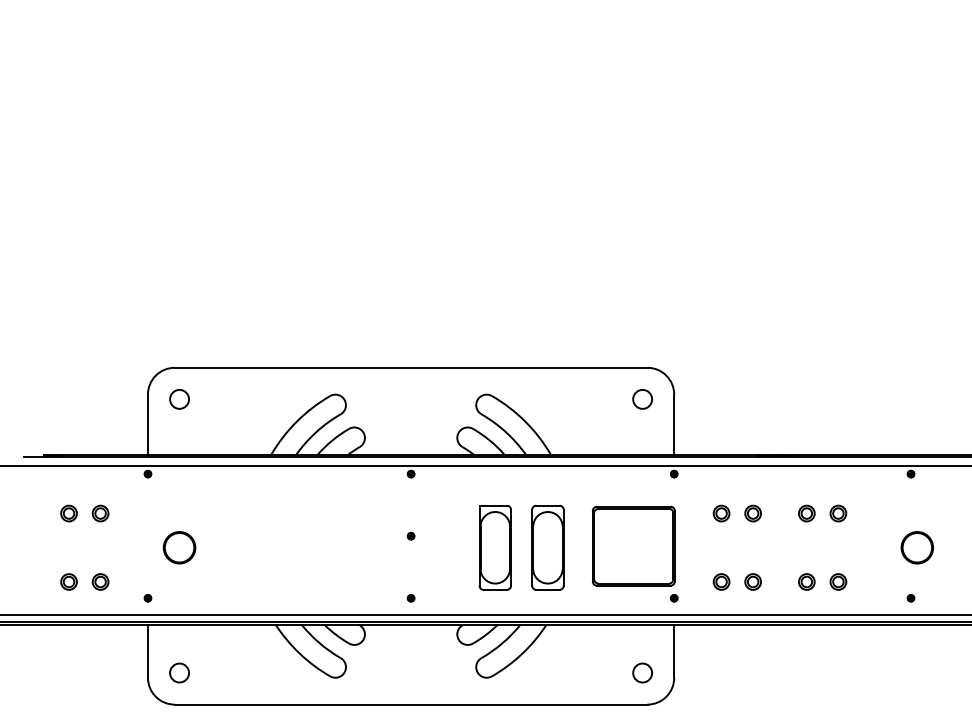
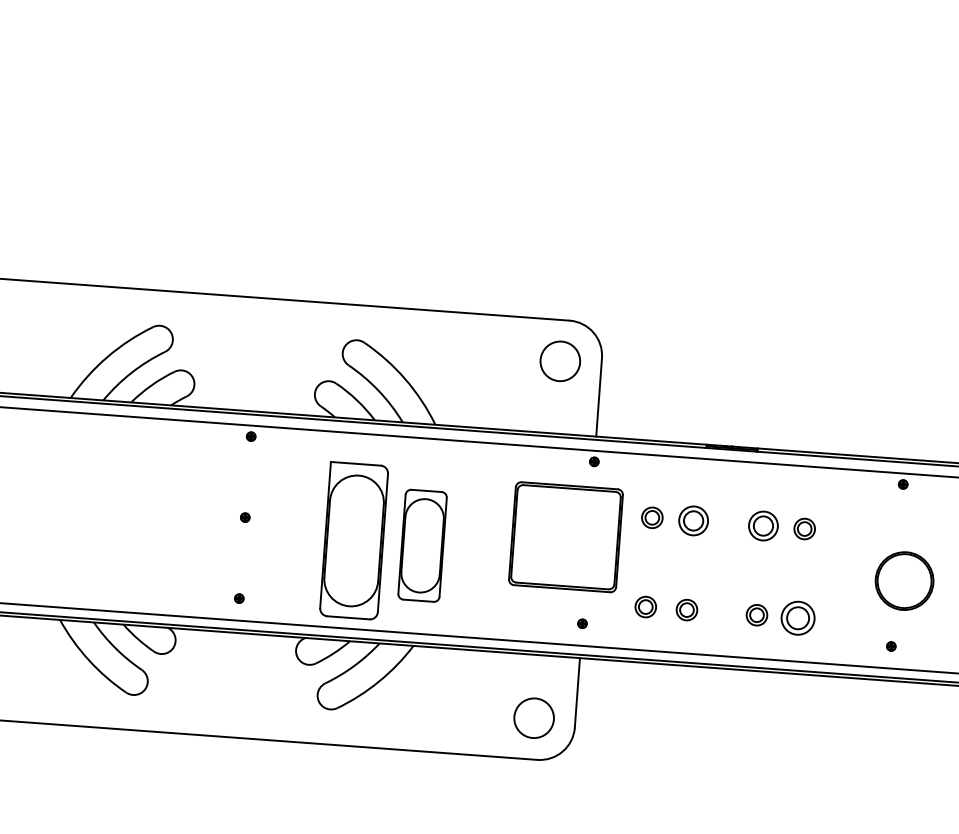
circle: (642, 398) -> (560, 360), size x1.6
part: (752, 513) -> (692, 520), size x1.4
part: (806, 513) -> (763, 525), size x1.4
part: (633, 545) -> (565, 536), moved
part: (494, 547) -> (352, 540), size x1.4
circle: (916, 547) -> (903, 580), size x1.4
part: (838, 581) -> (798, 617), size x1.6
circle: (642, 672) -> (533, 717), size x1.6

